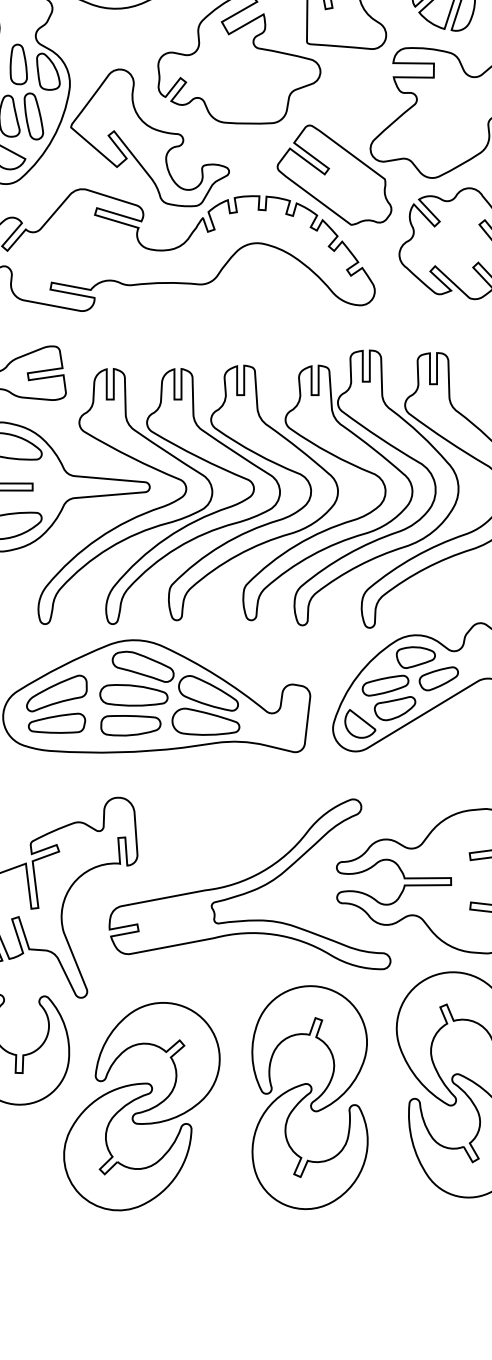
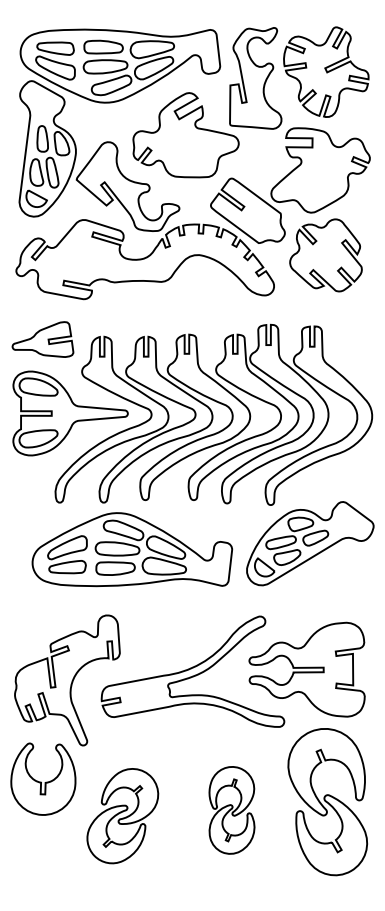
part: (309, 1097) -> (231, 810), size x0.6
part: (141, 1105) -> (122, 815), size x0.7

